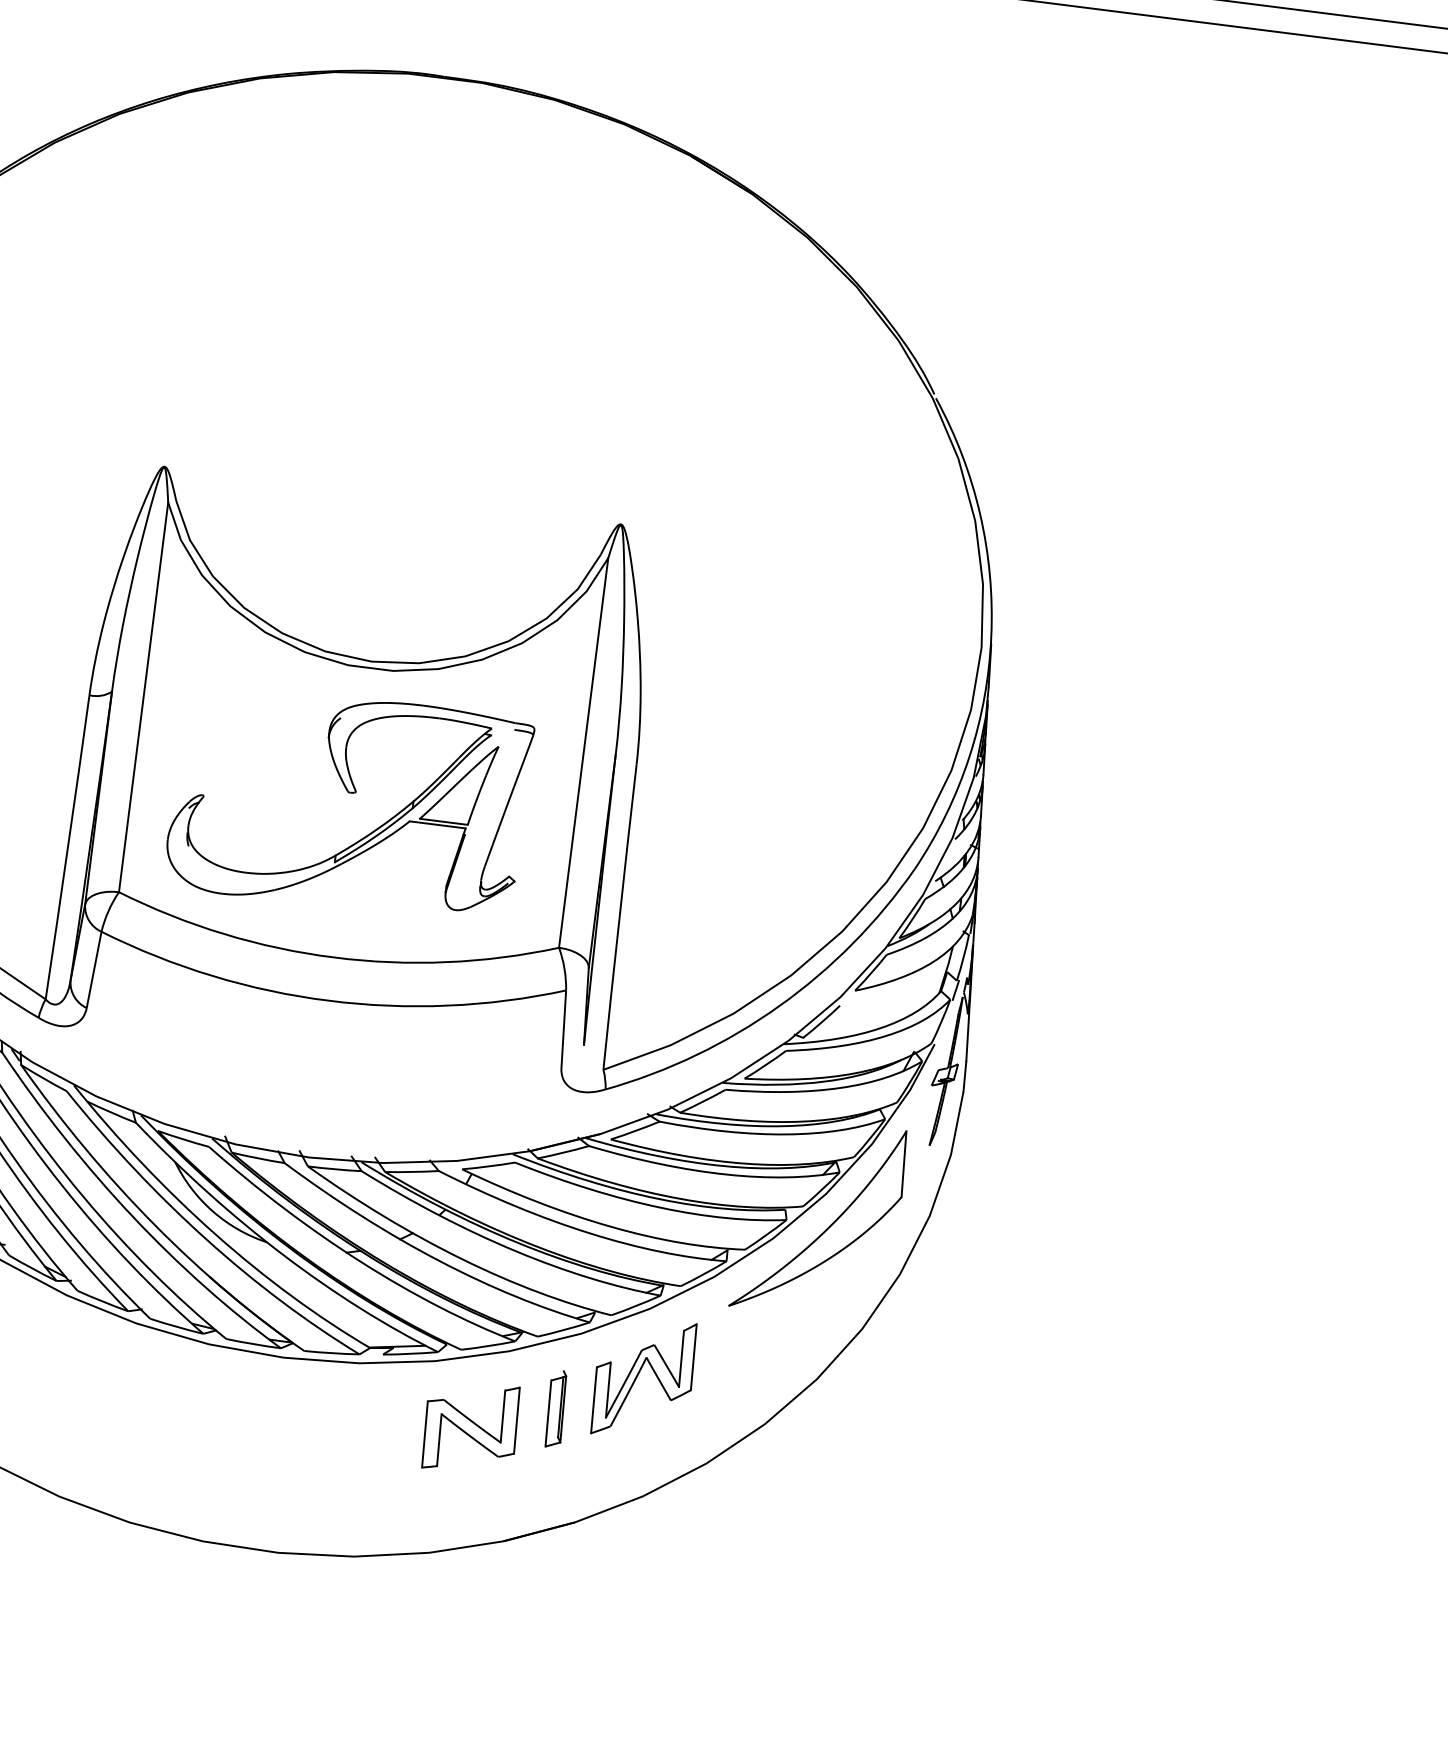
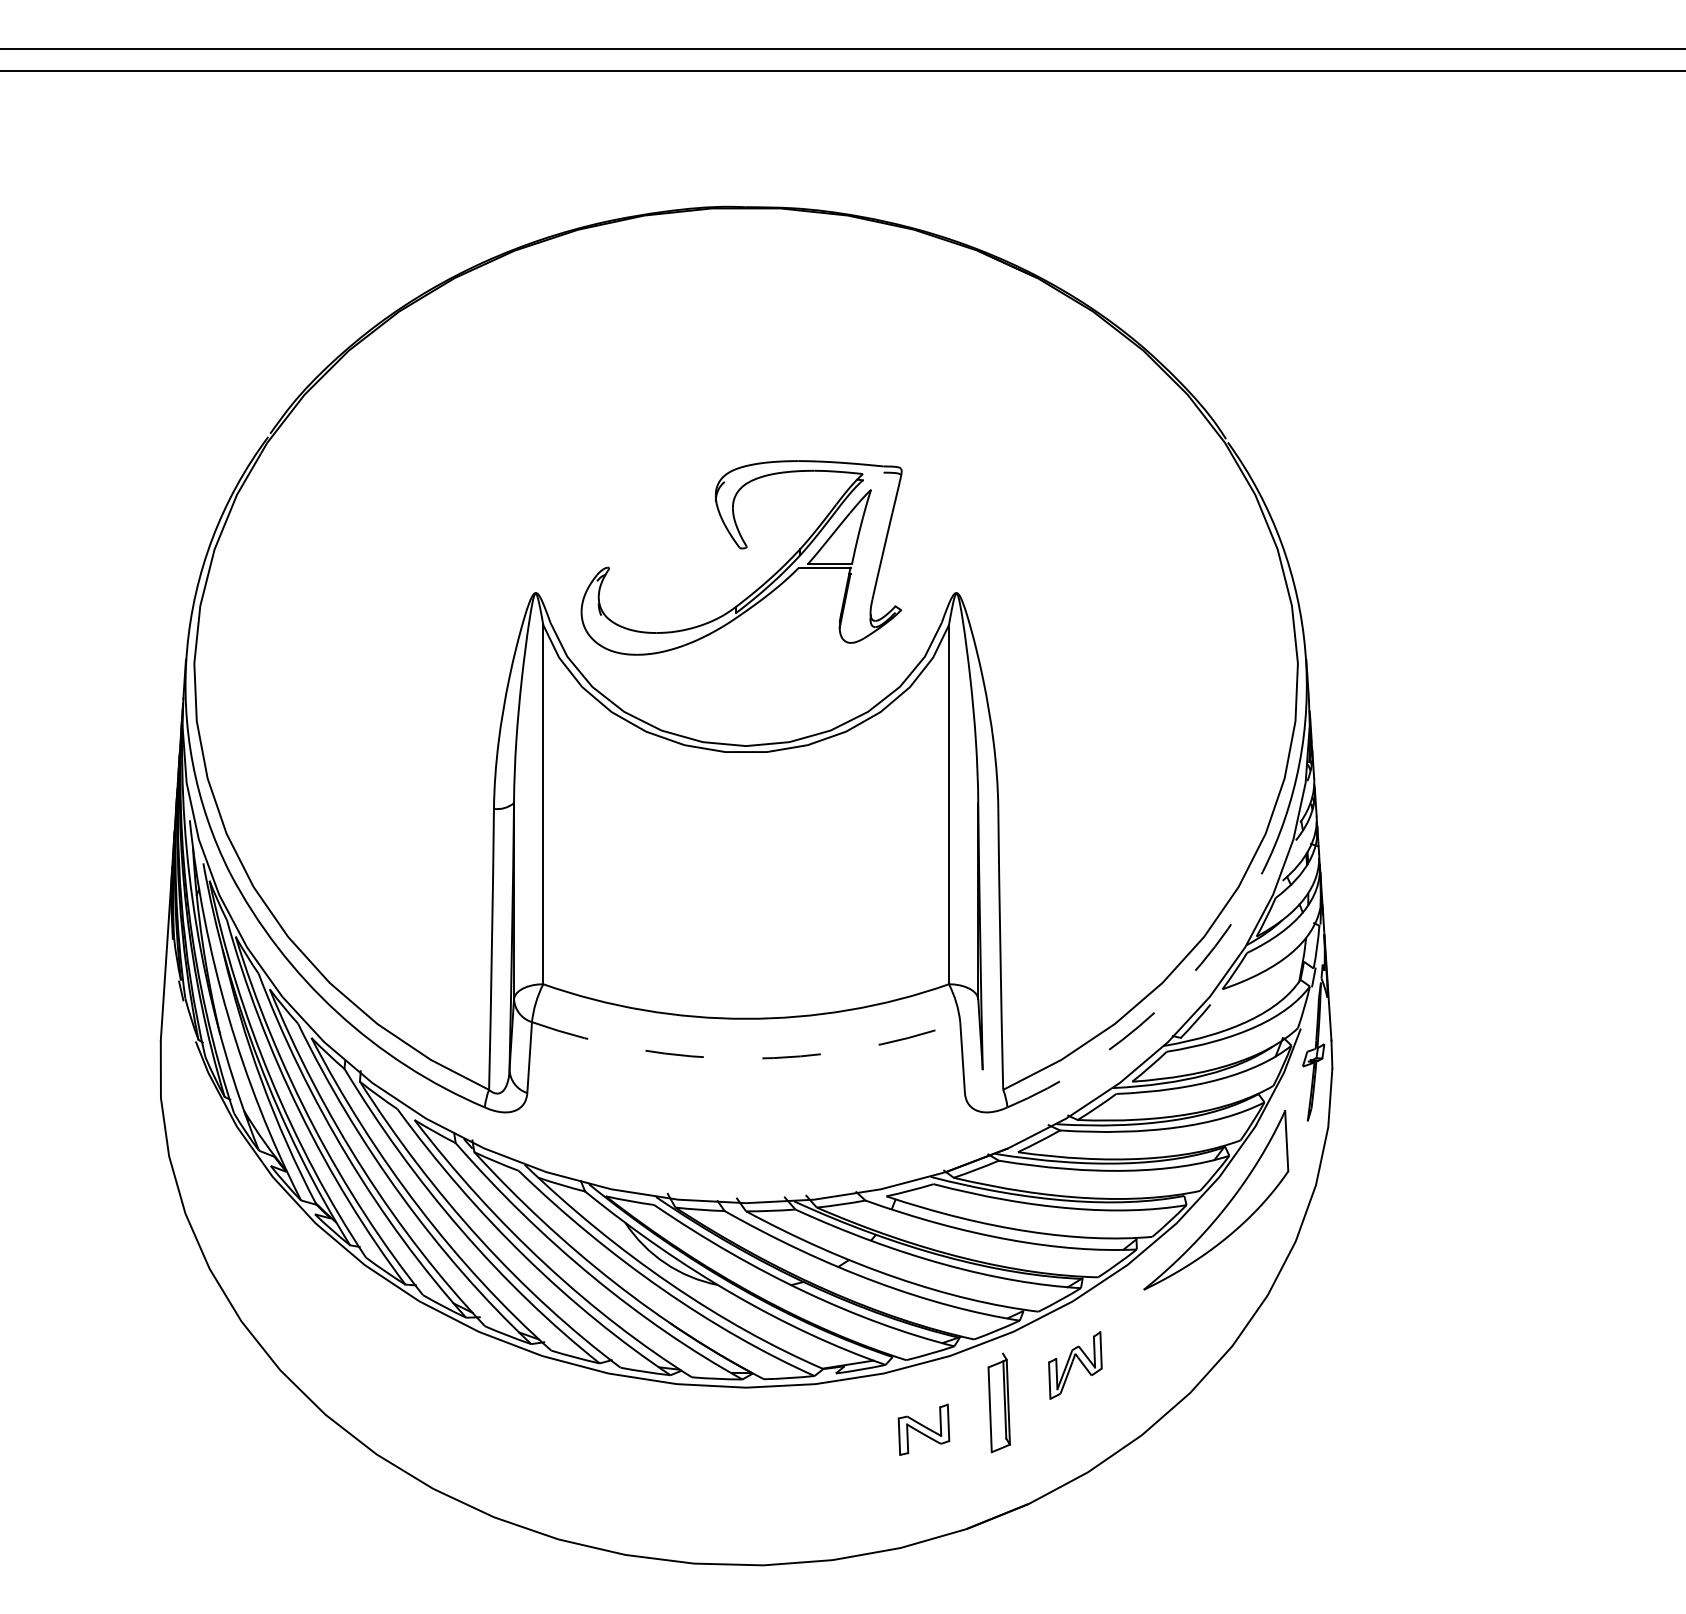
part: (349, 793) -> (741, 549), moved
arc: (329, 1000) -> (746, 1058), solid -> dashed
arc: (779, 1005) -> (1155, 1011), solid -> dashed
part: (644, 1378) -> (1075, 1365), size x0.6
part: (555, 1409) -> (998, 1403), size x1.4
part: (470, 1427) -> (923, 1429), size x0.6

